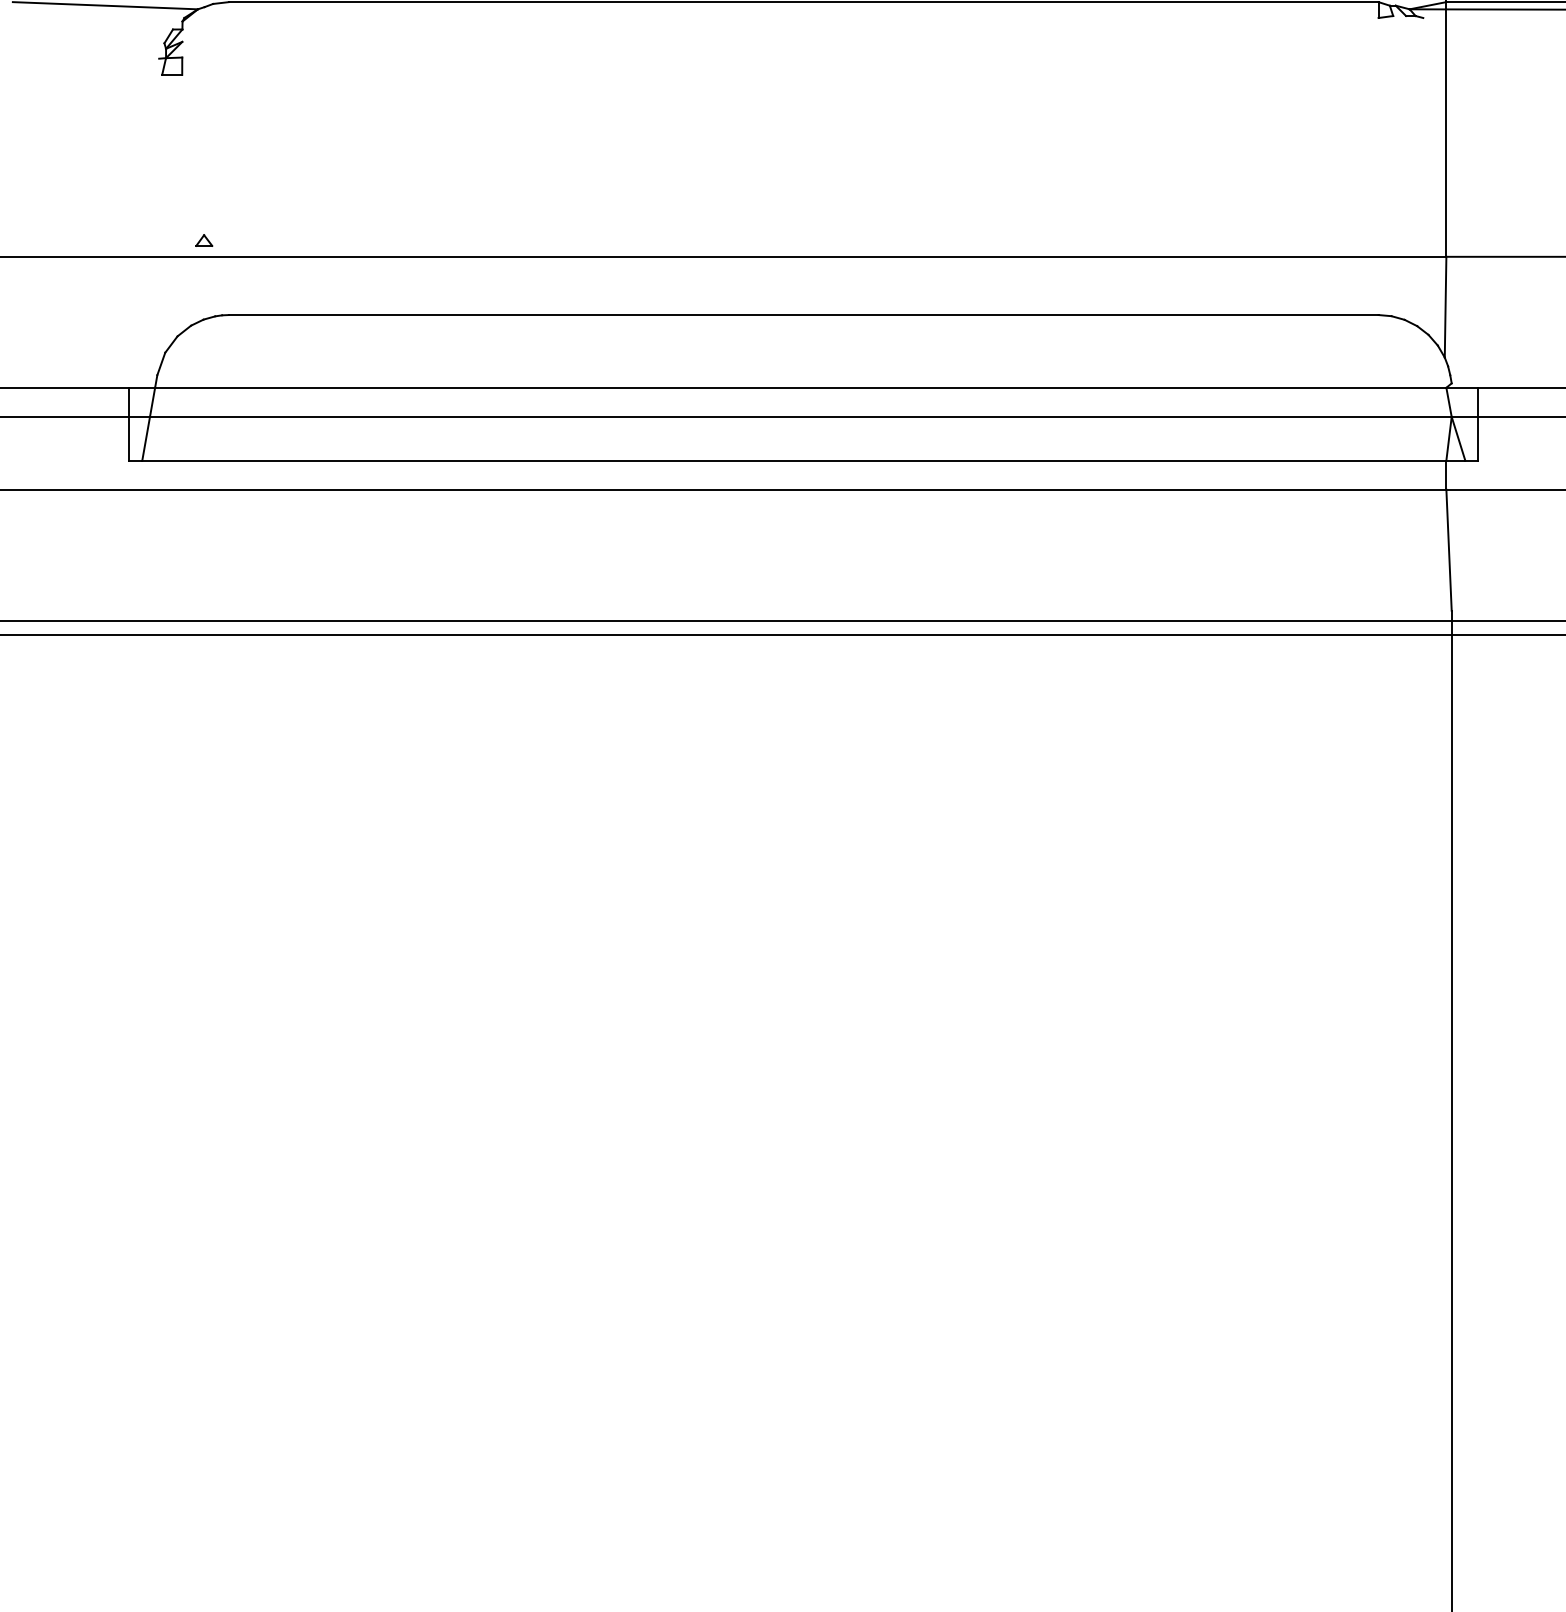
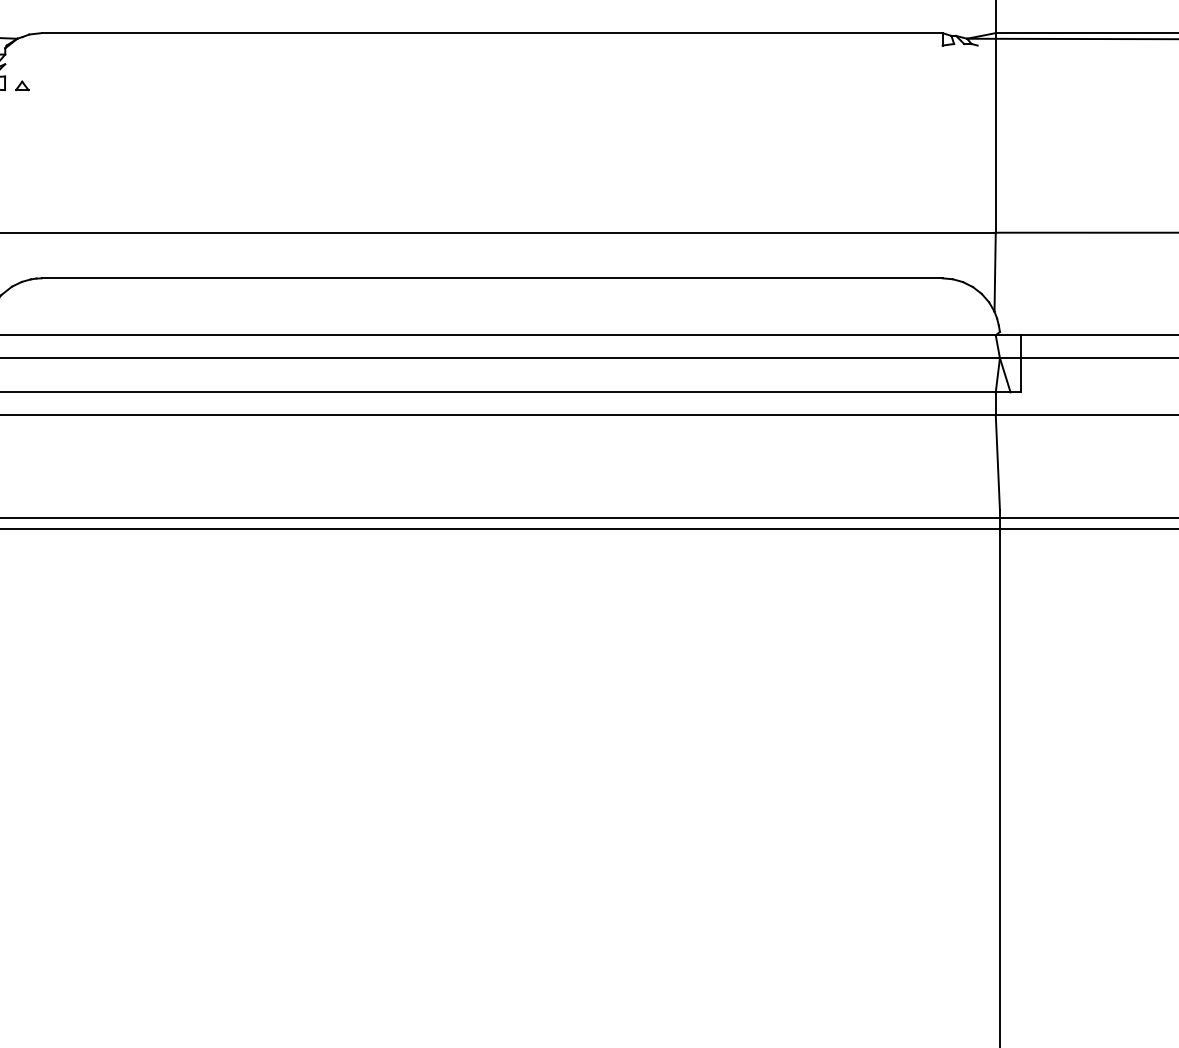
part: (204, 240) -> (22, 85), moved

